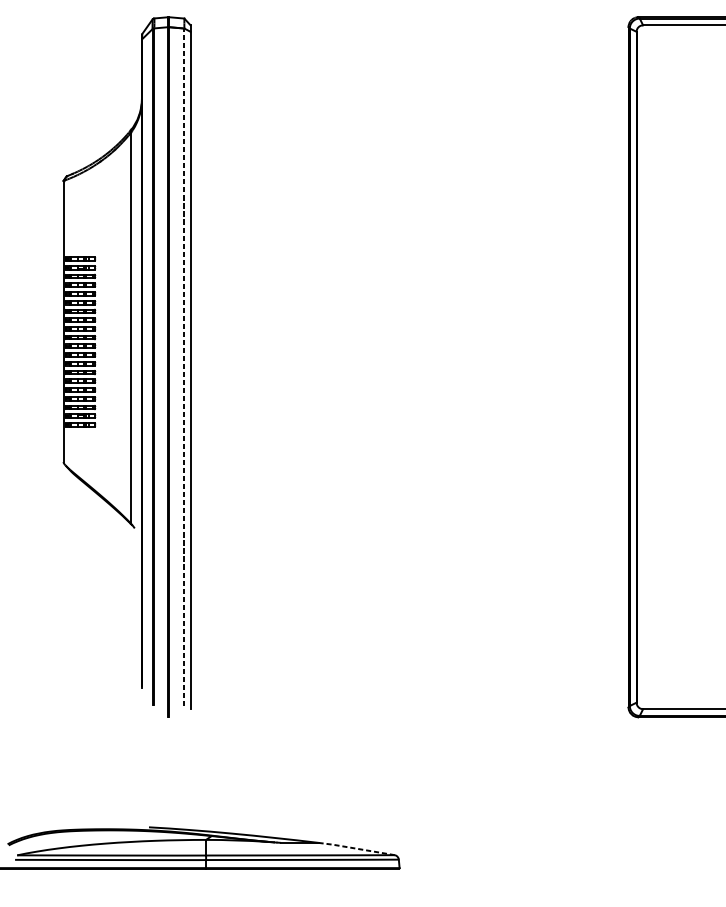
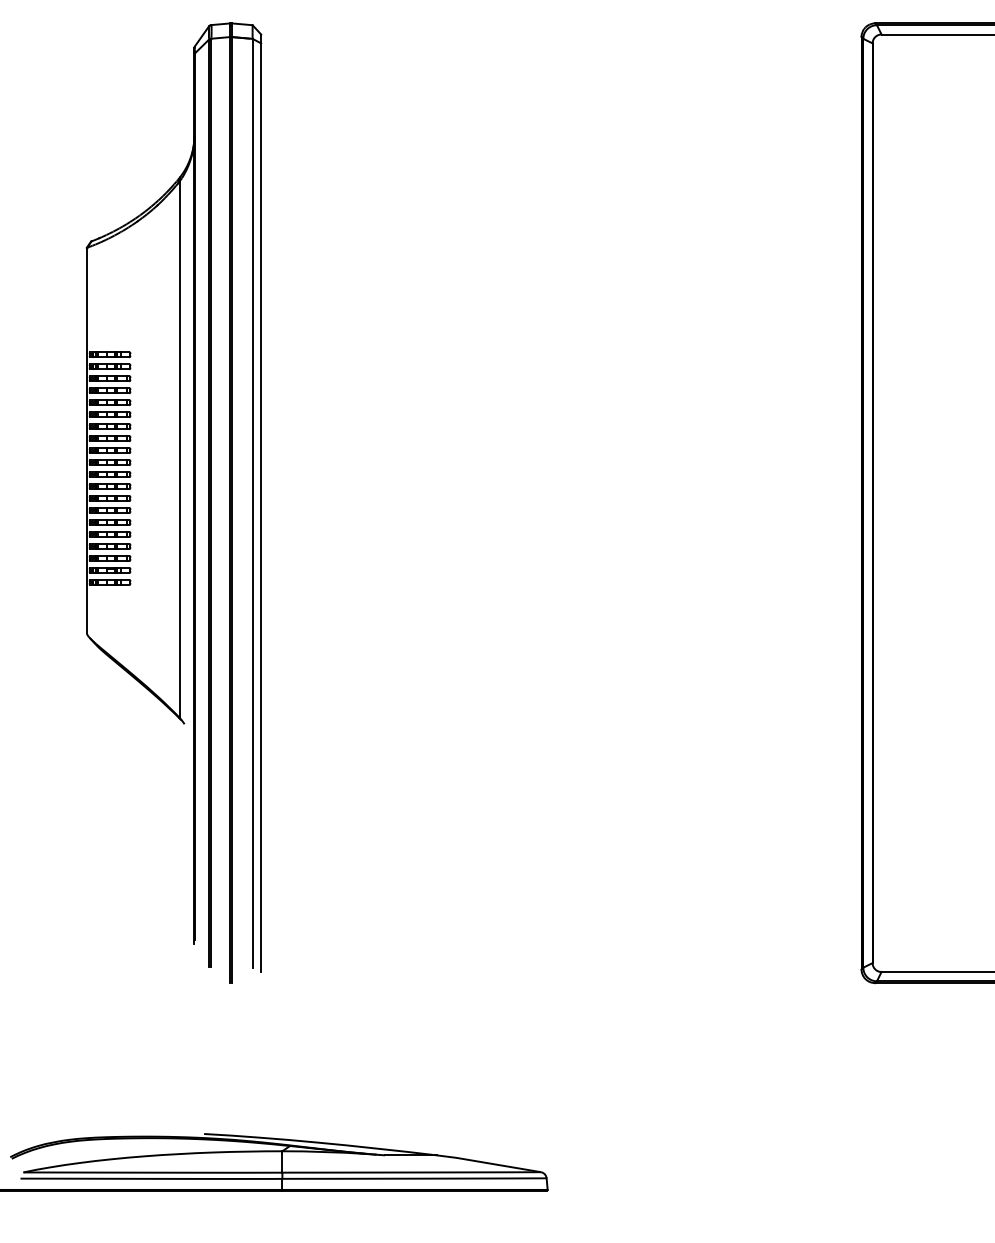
line: (184, 366) -> (252, 502), dashed -> solid
line: (356, 848) -> (488, 1163), dashed -> solid

